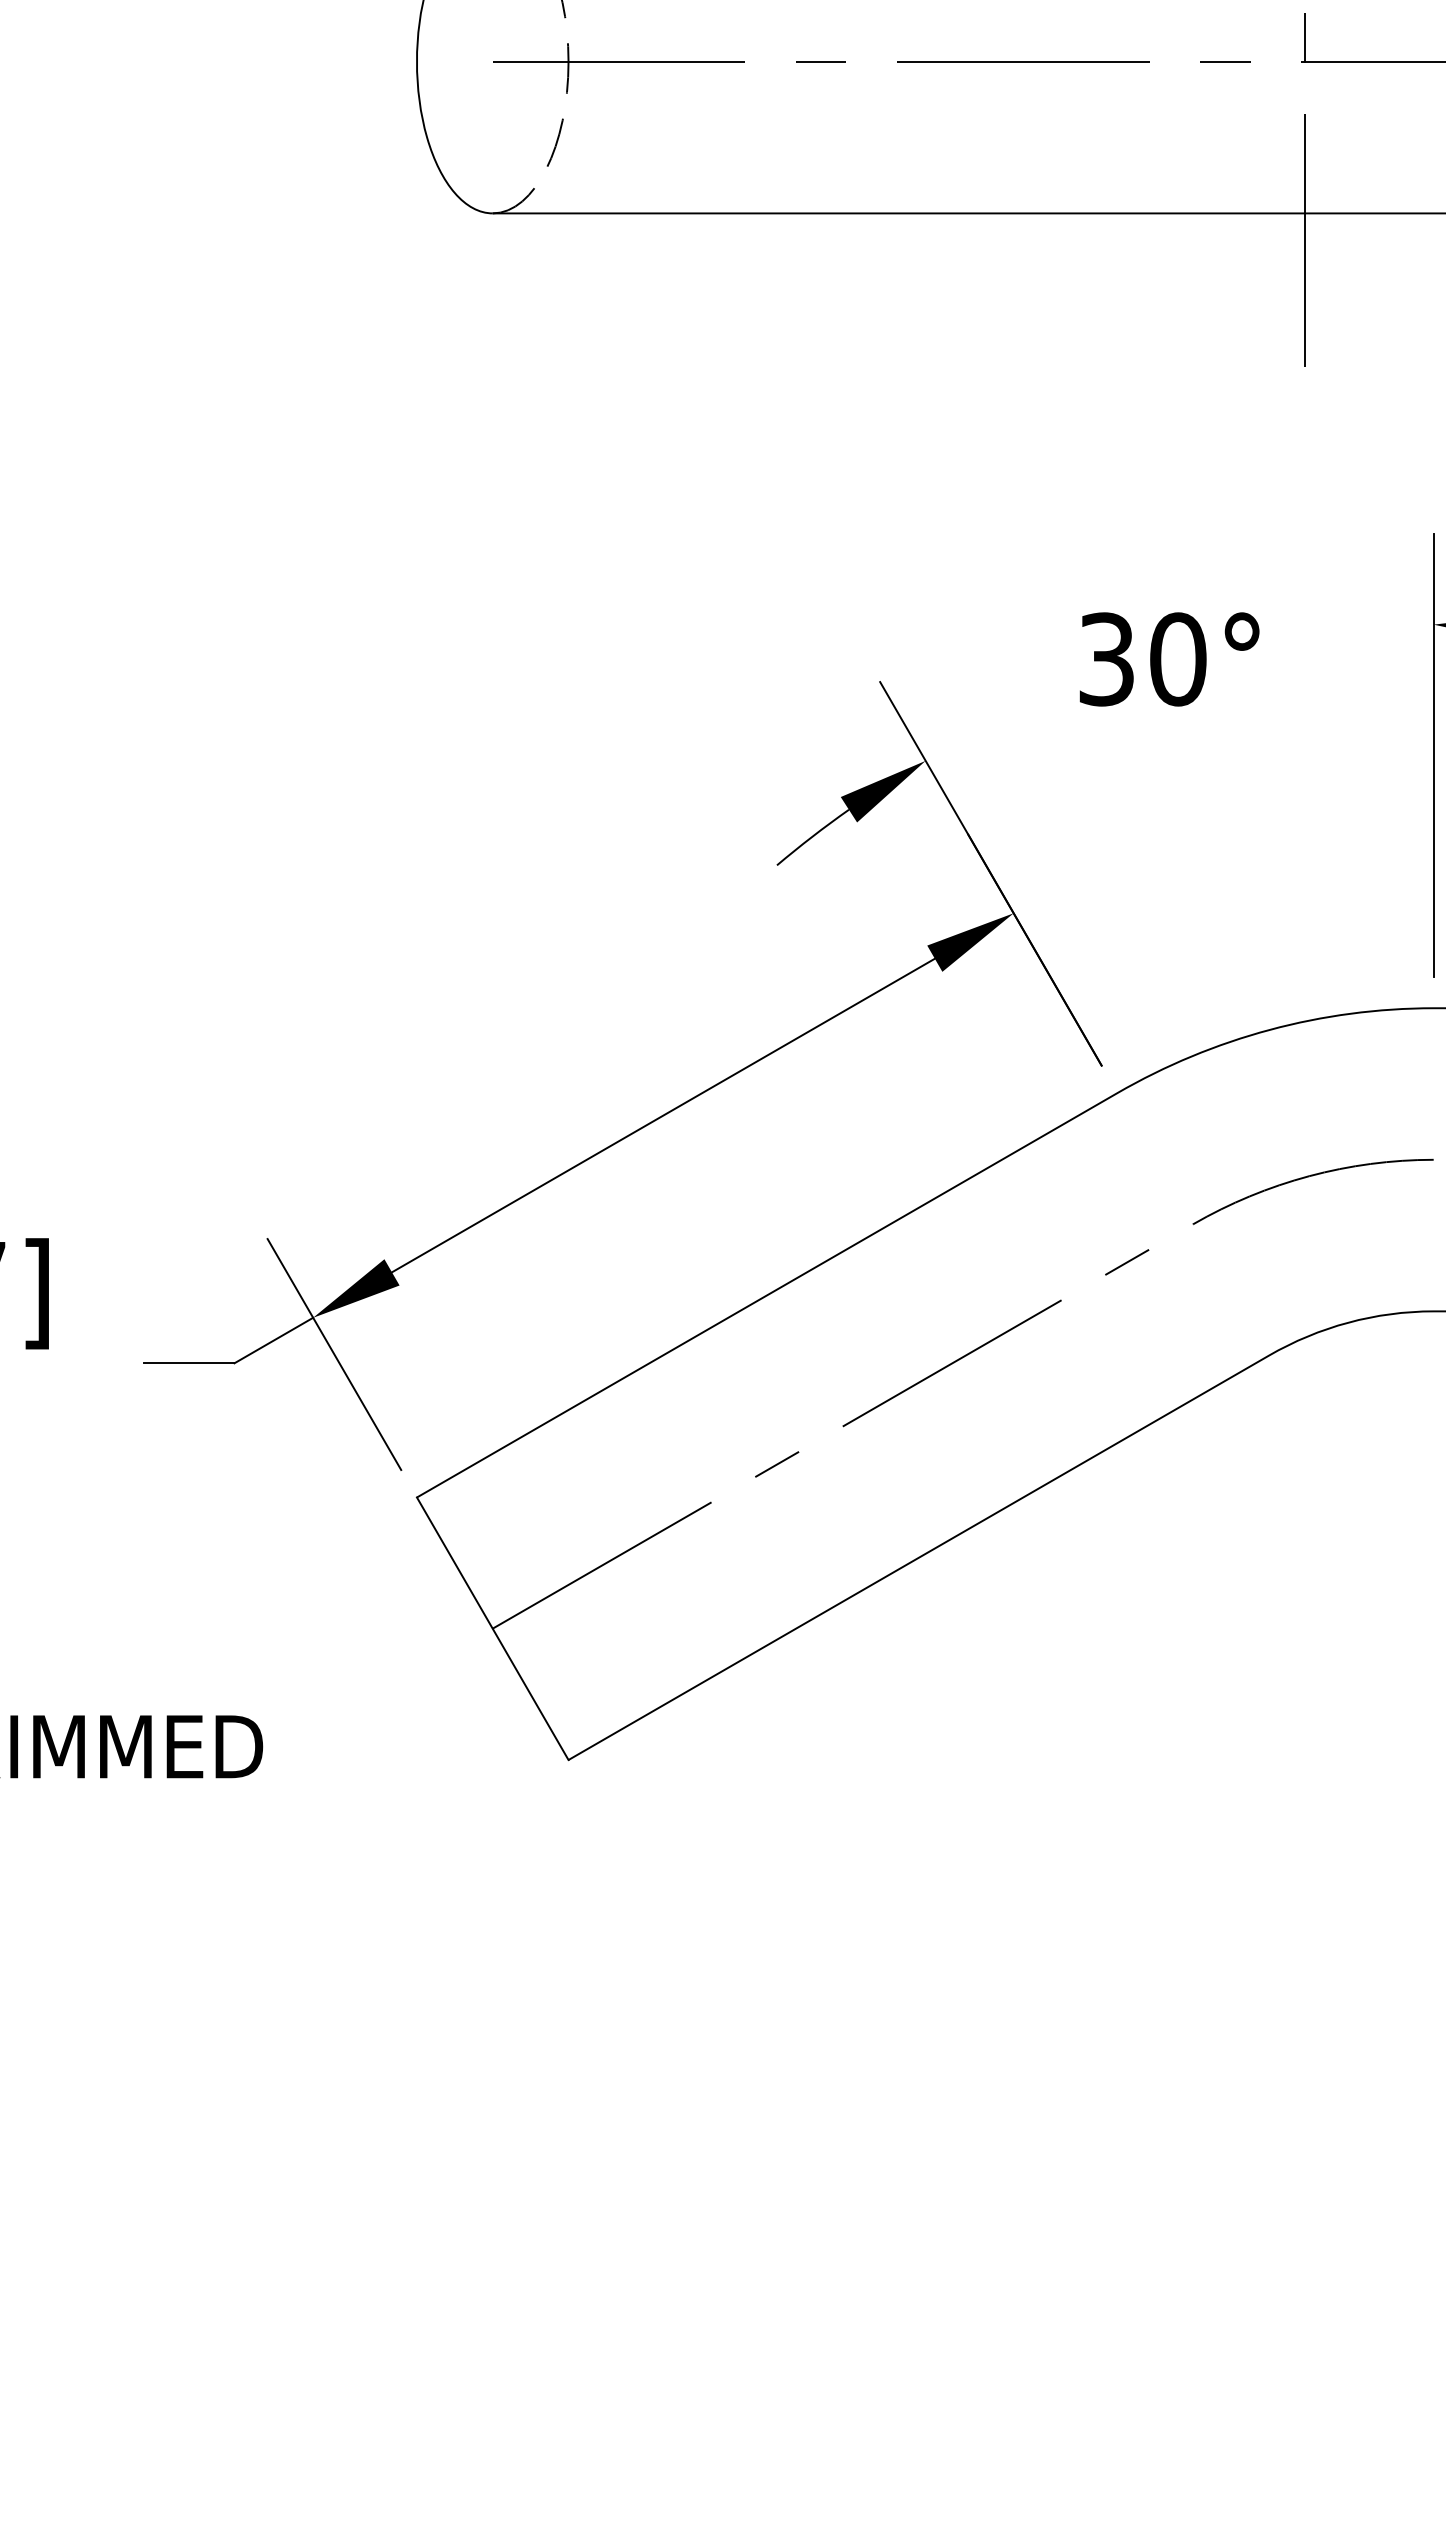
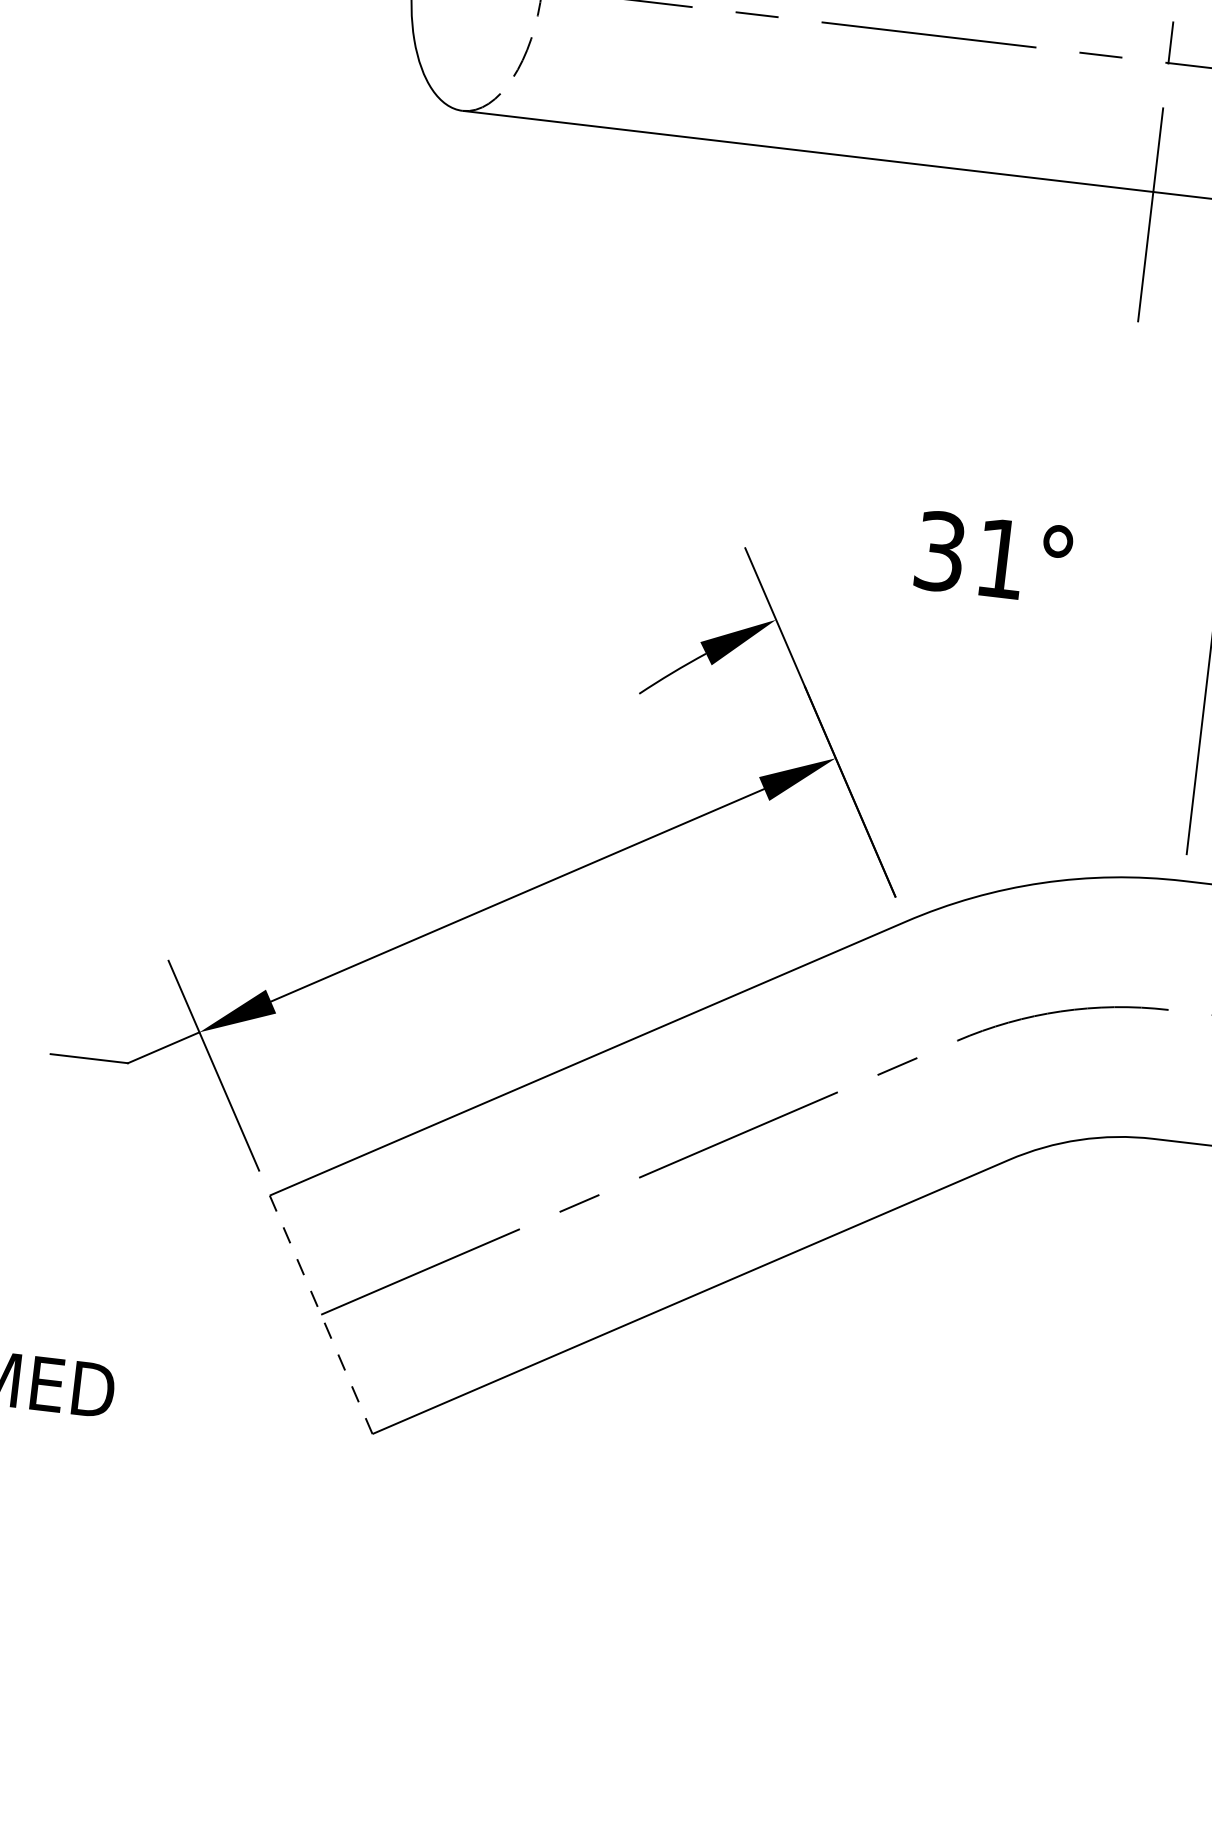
text: (1178, 659) -> (1001, 558), 30° -> 31°
line: (492, 1628) -> (320, 1314), solid -> dashed

